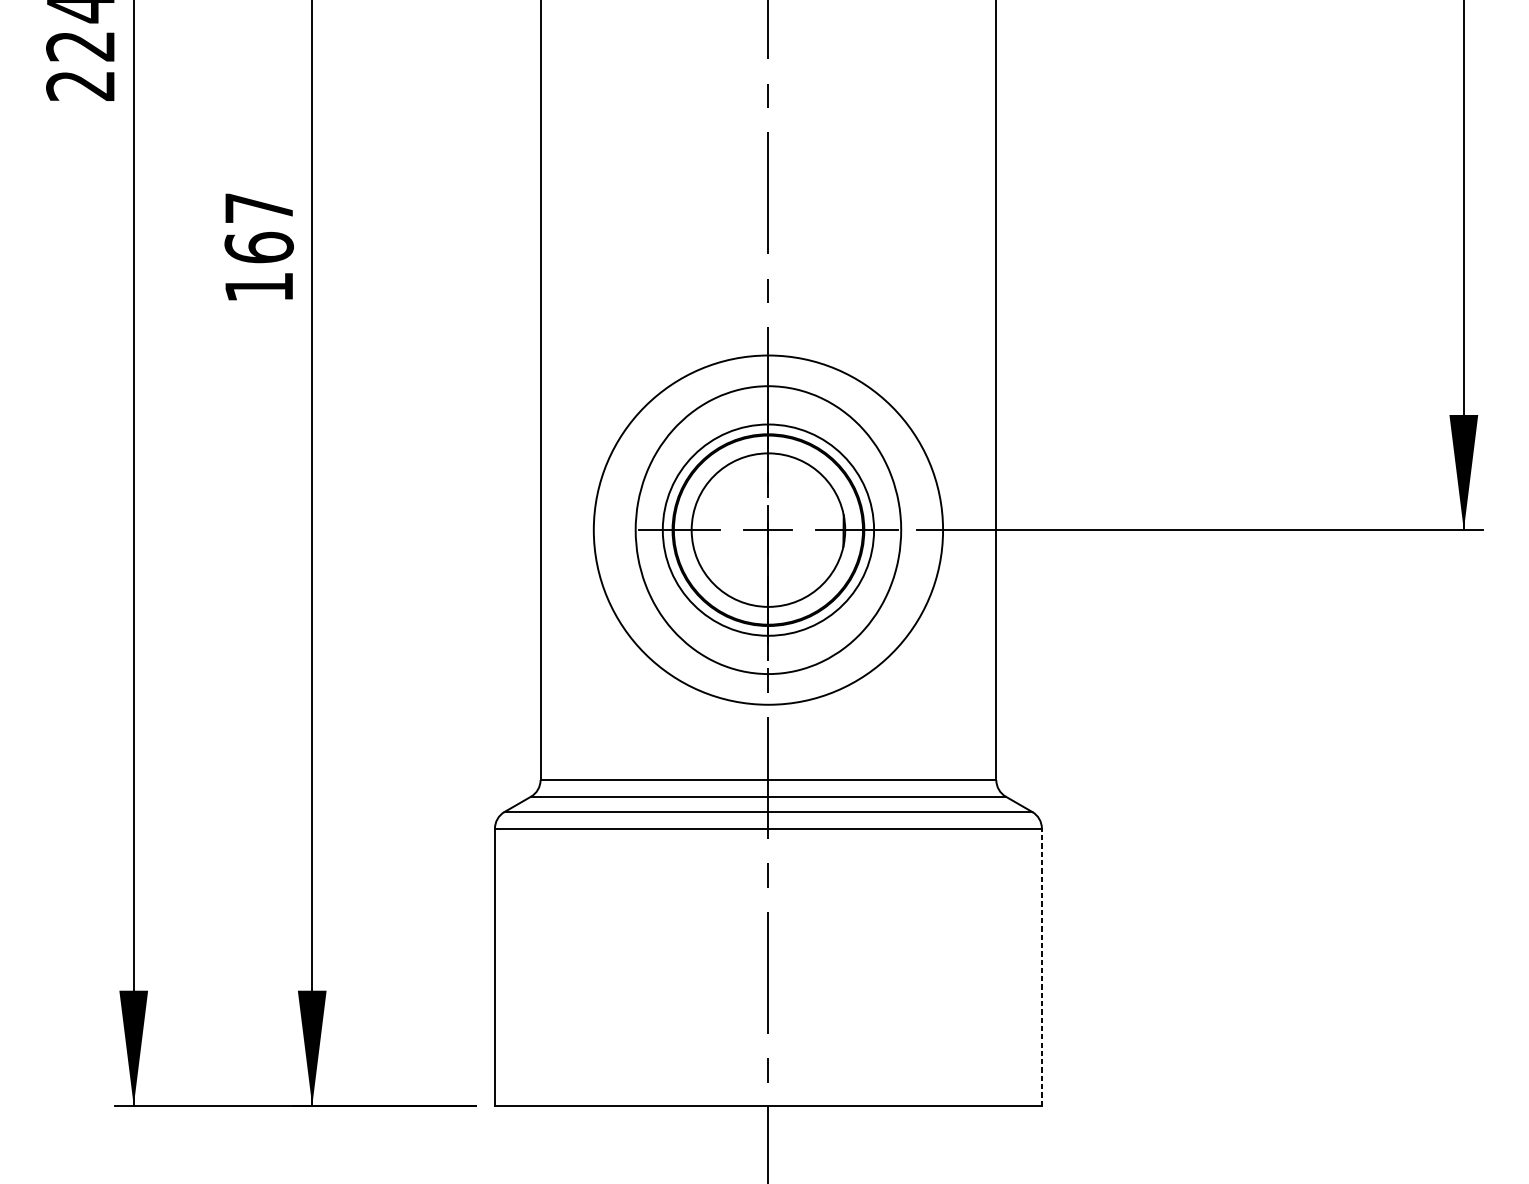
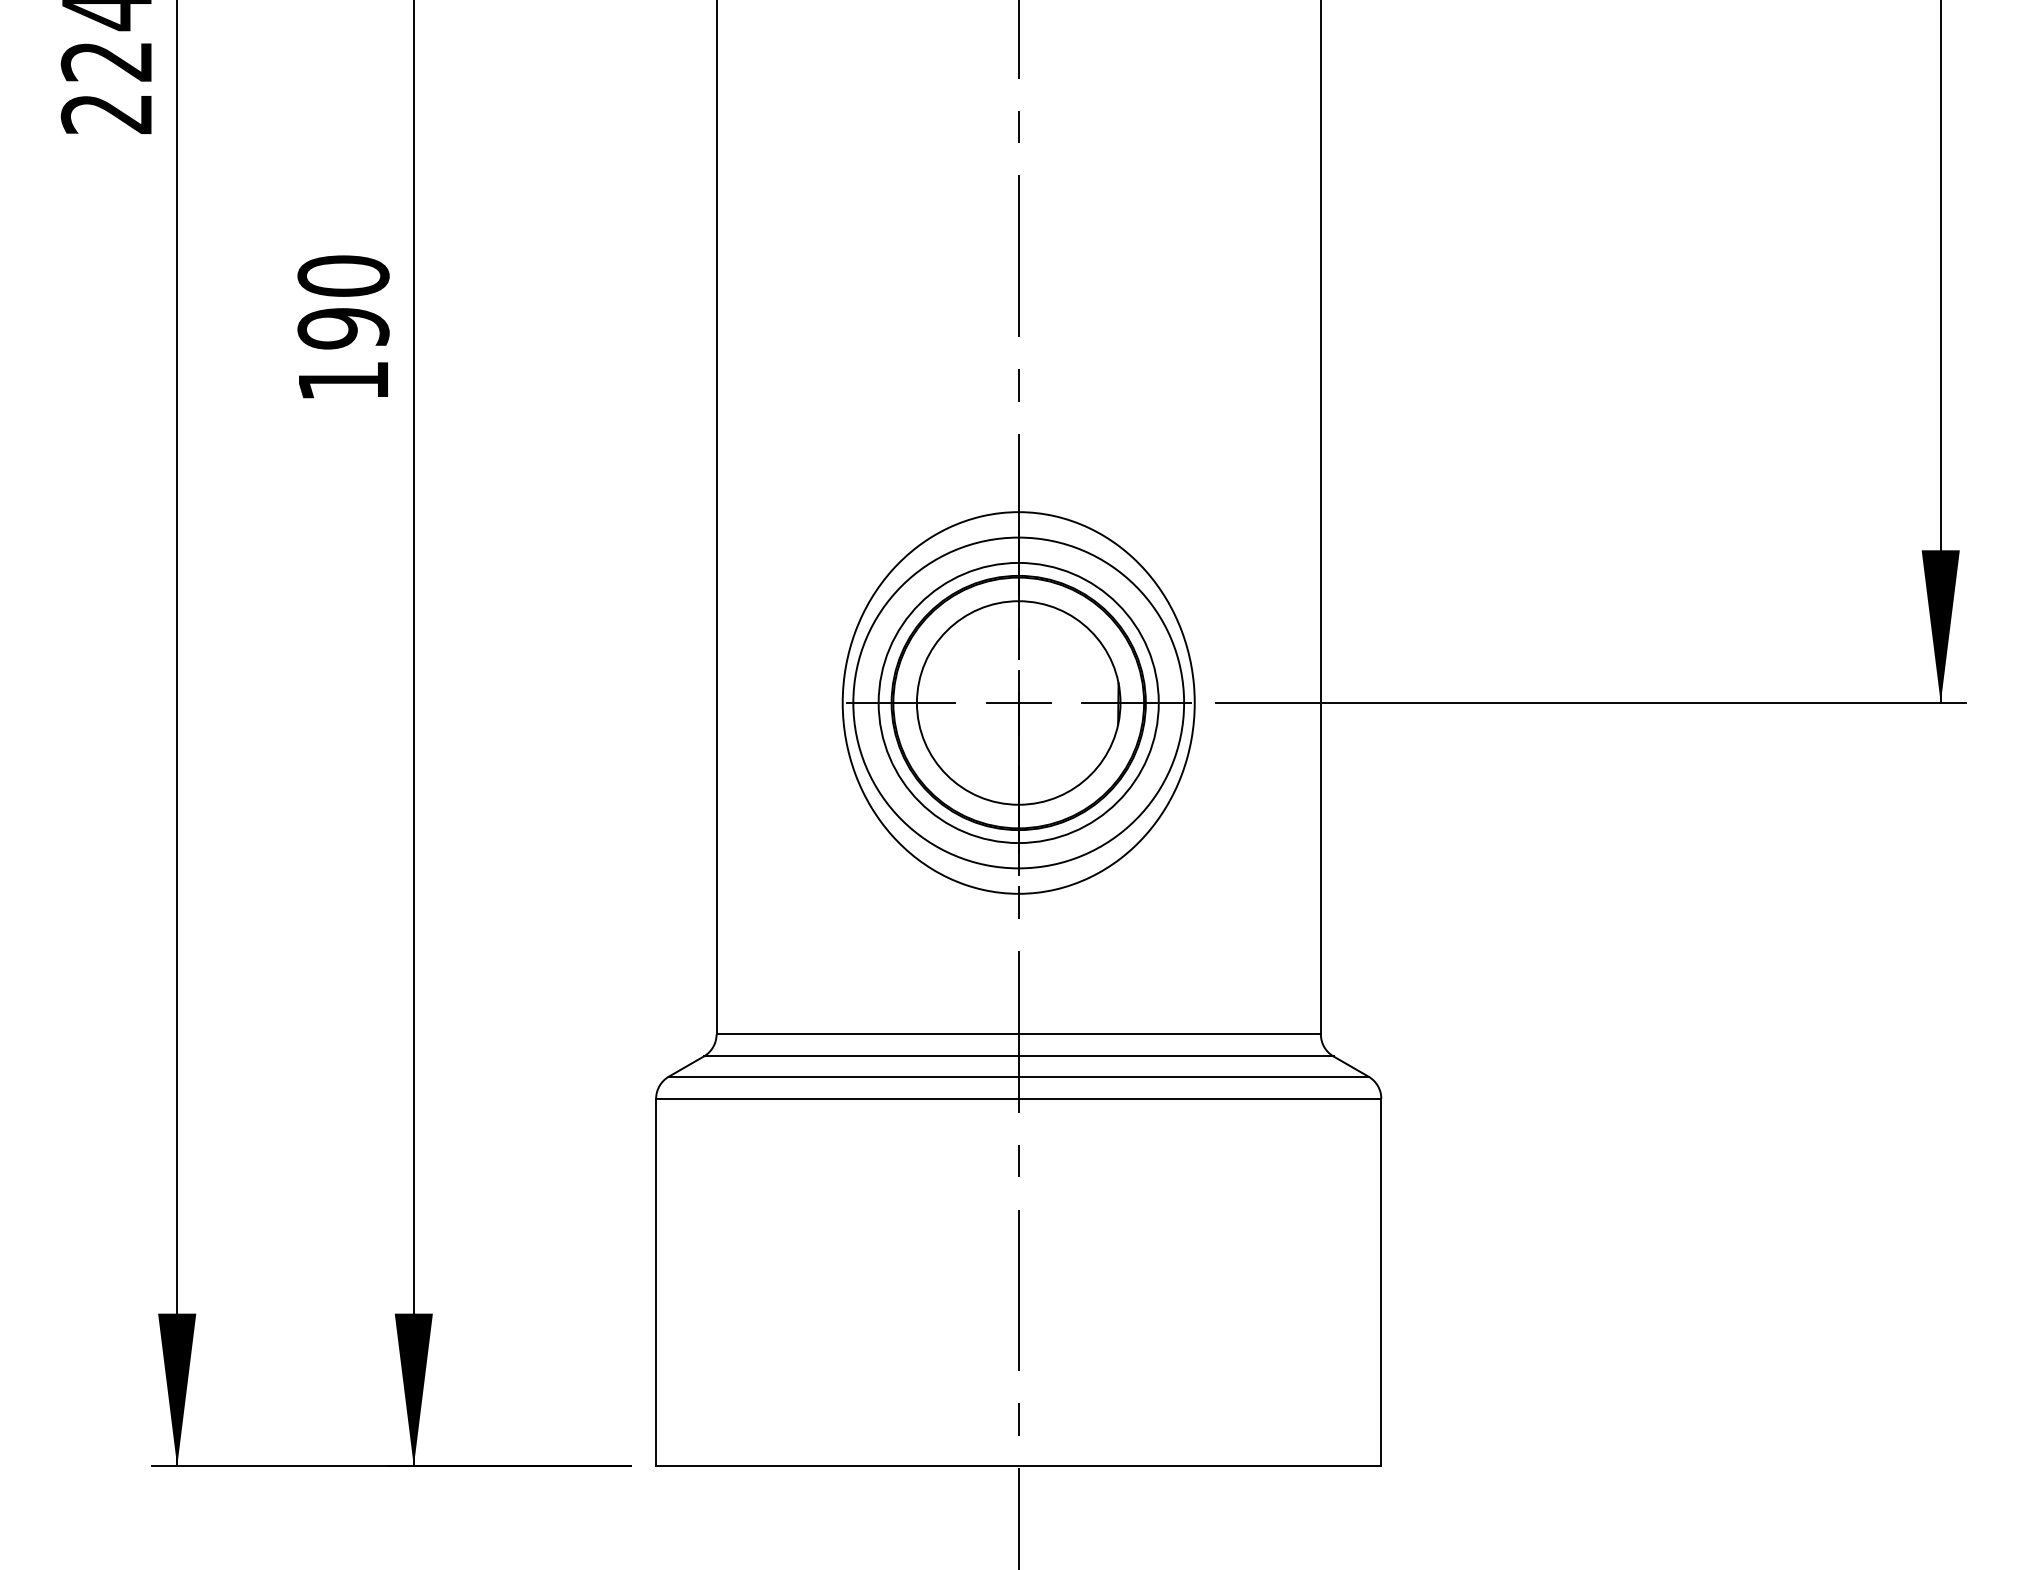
text: (259, 228) -> (343, 302), 167 -> 190
circle: (768, 529) -> (1018, 702), size x0.71
line: (1042, 967) -> (1381, 1282), dashed -> solid

